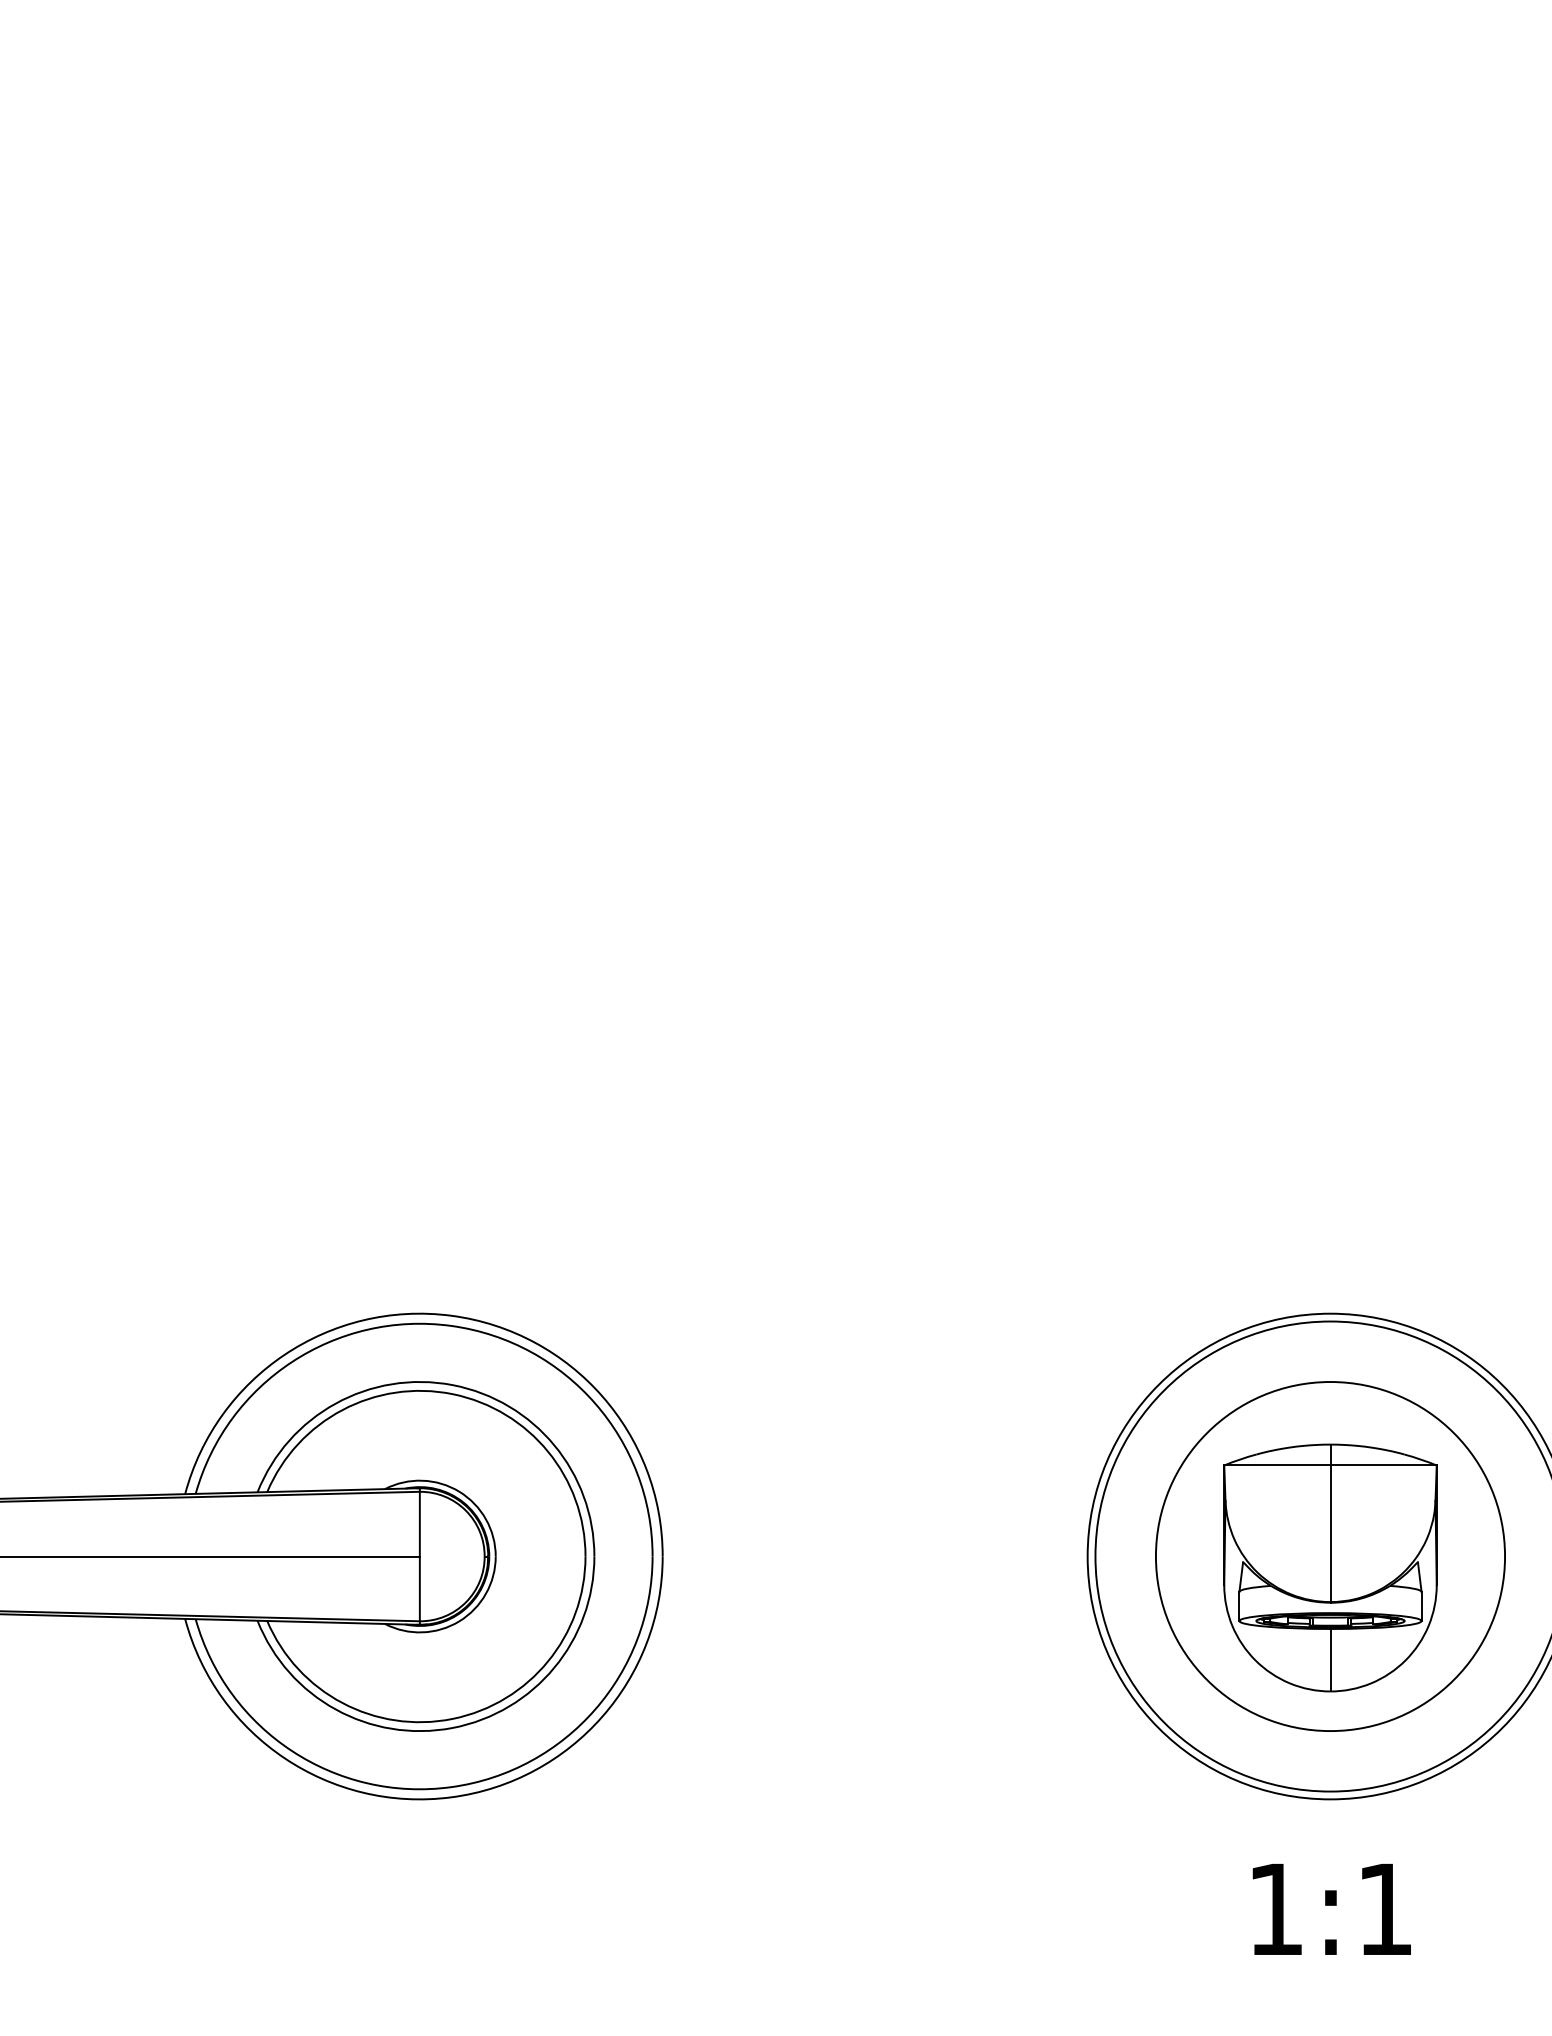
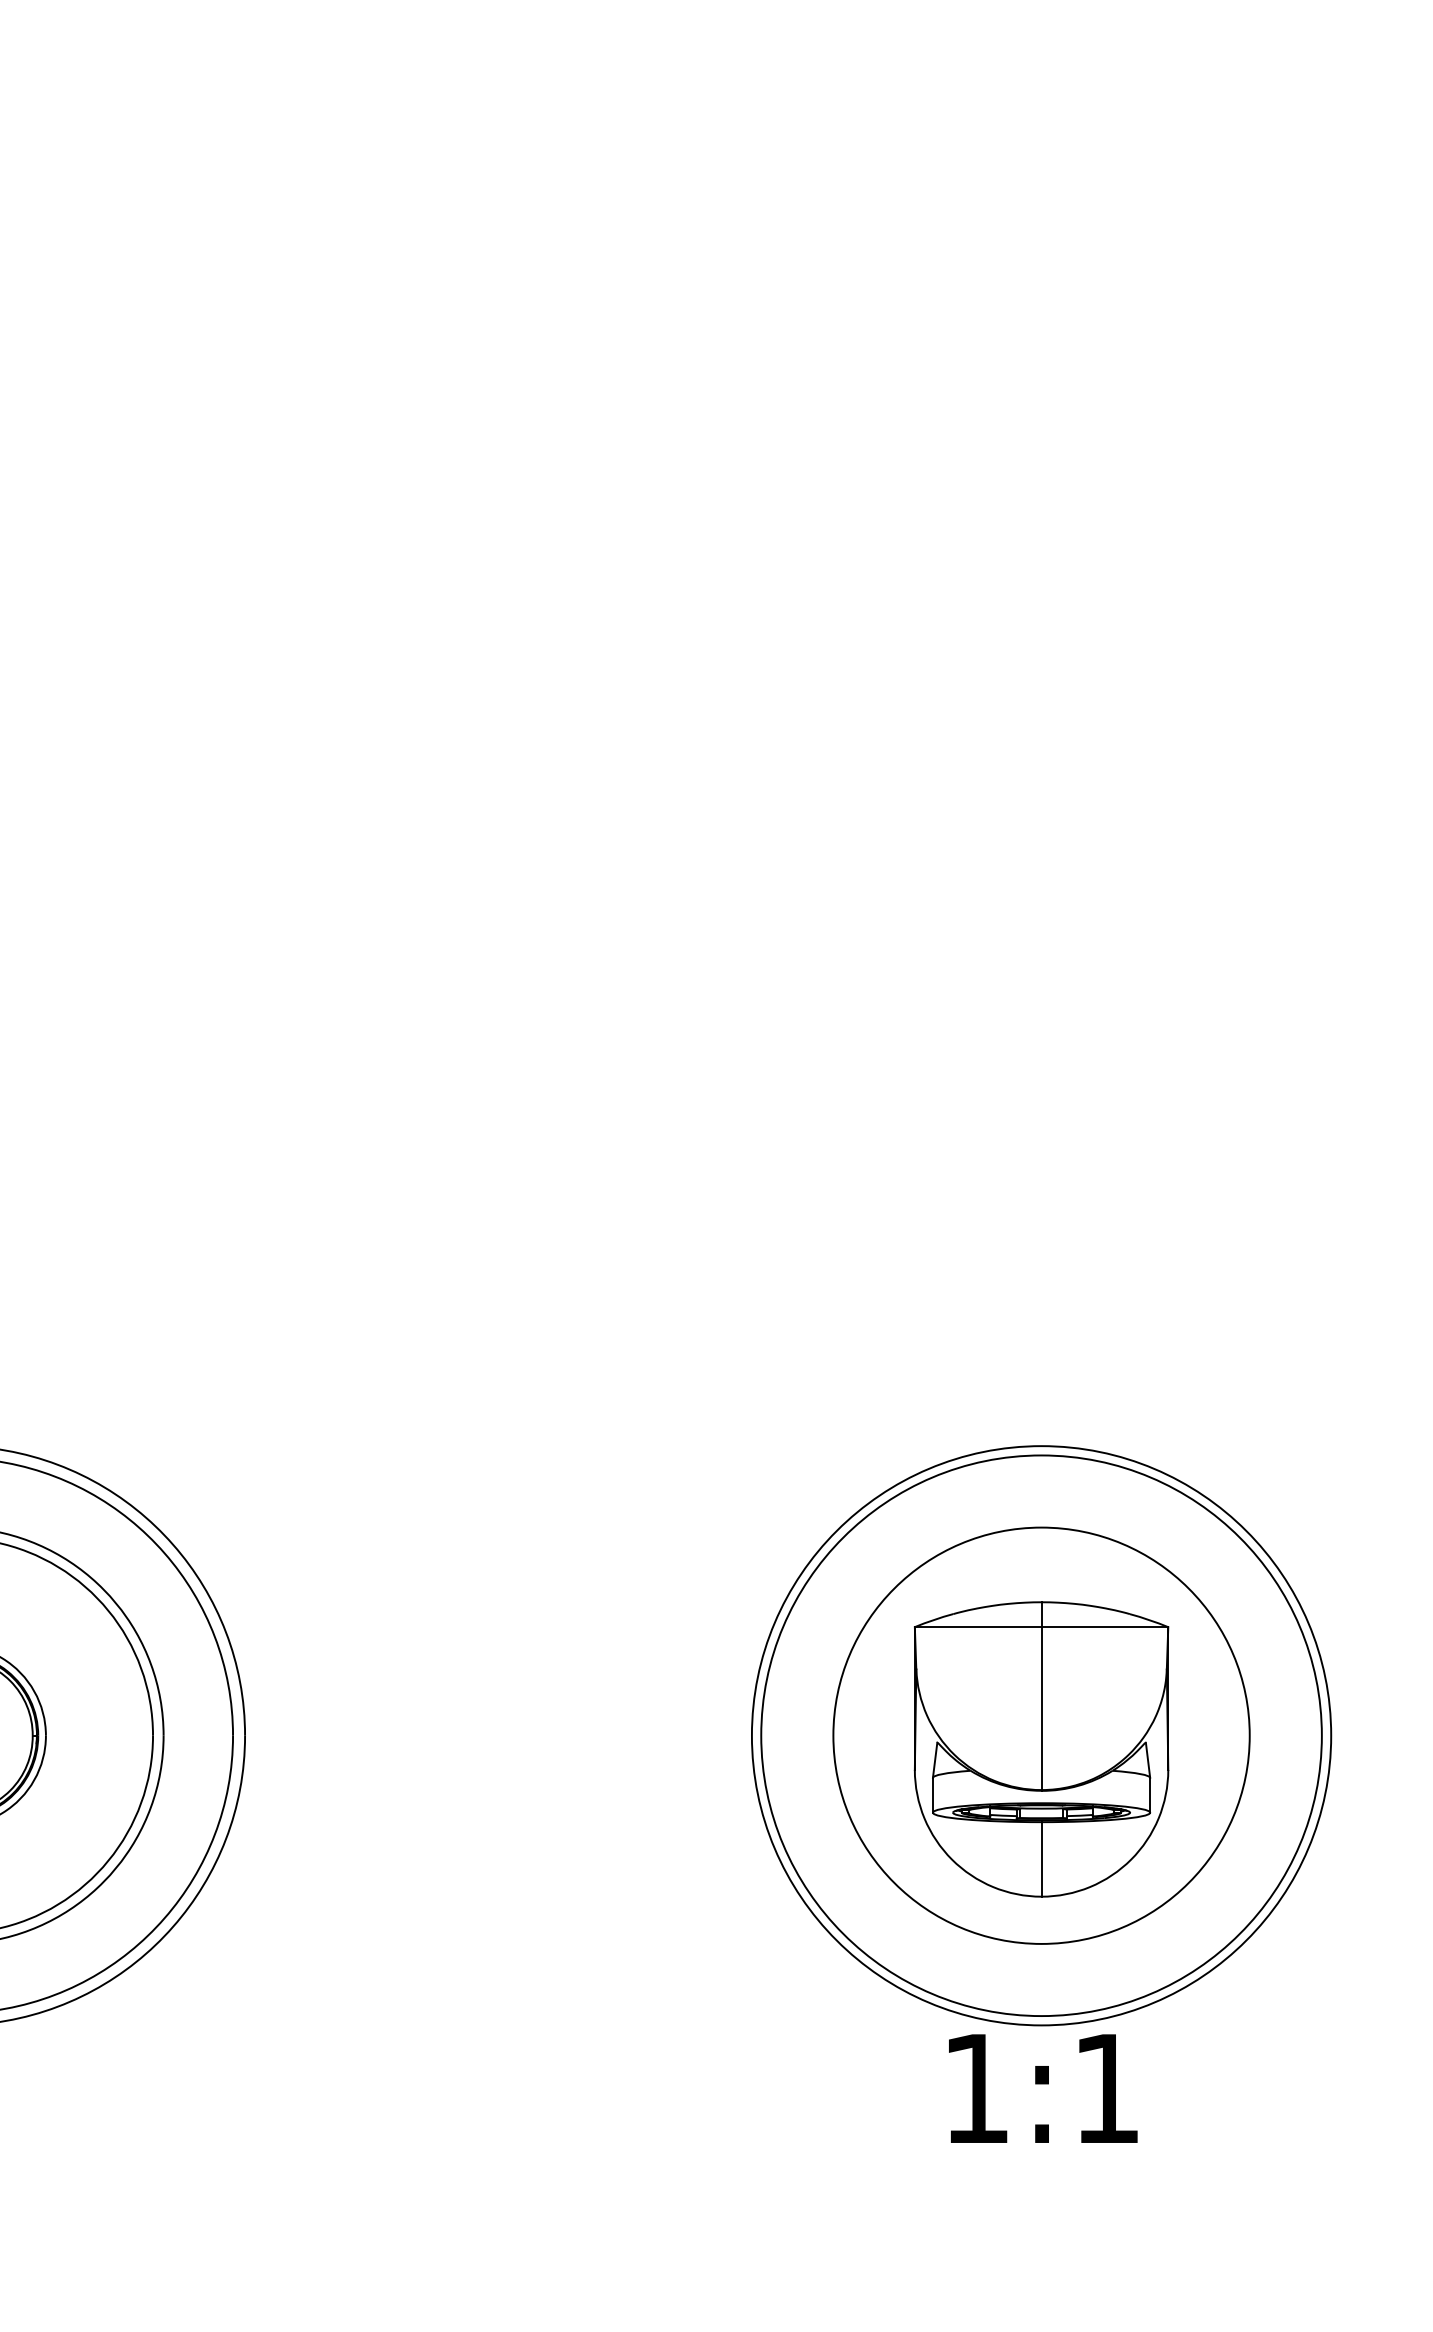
text: (1331, 1909) -> (1042, 2088), moved

